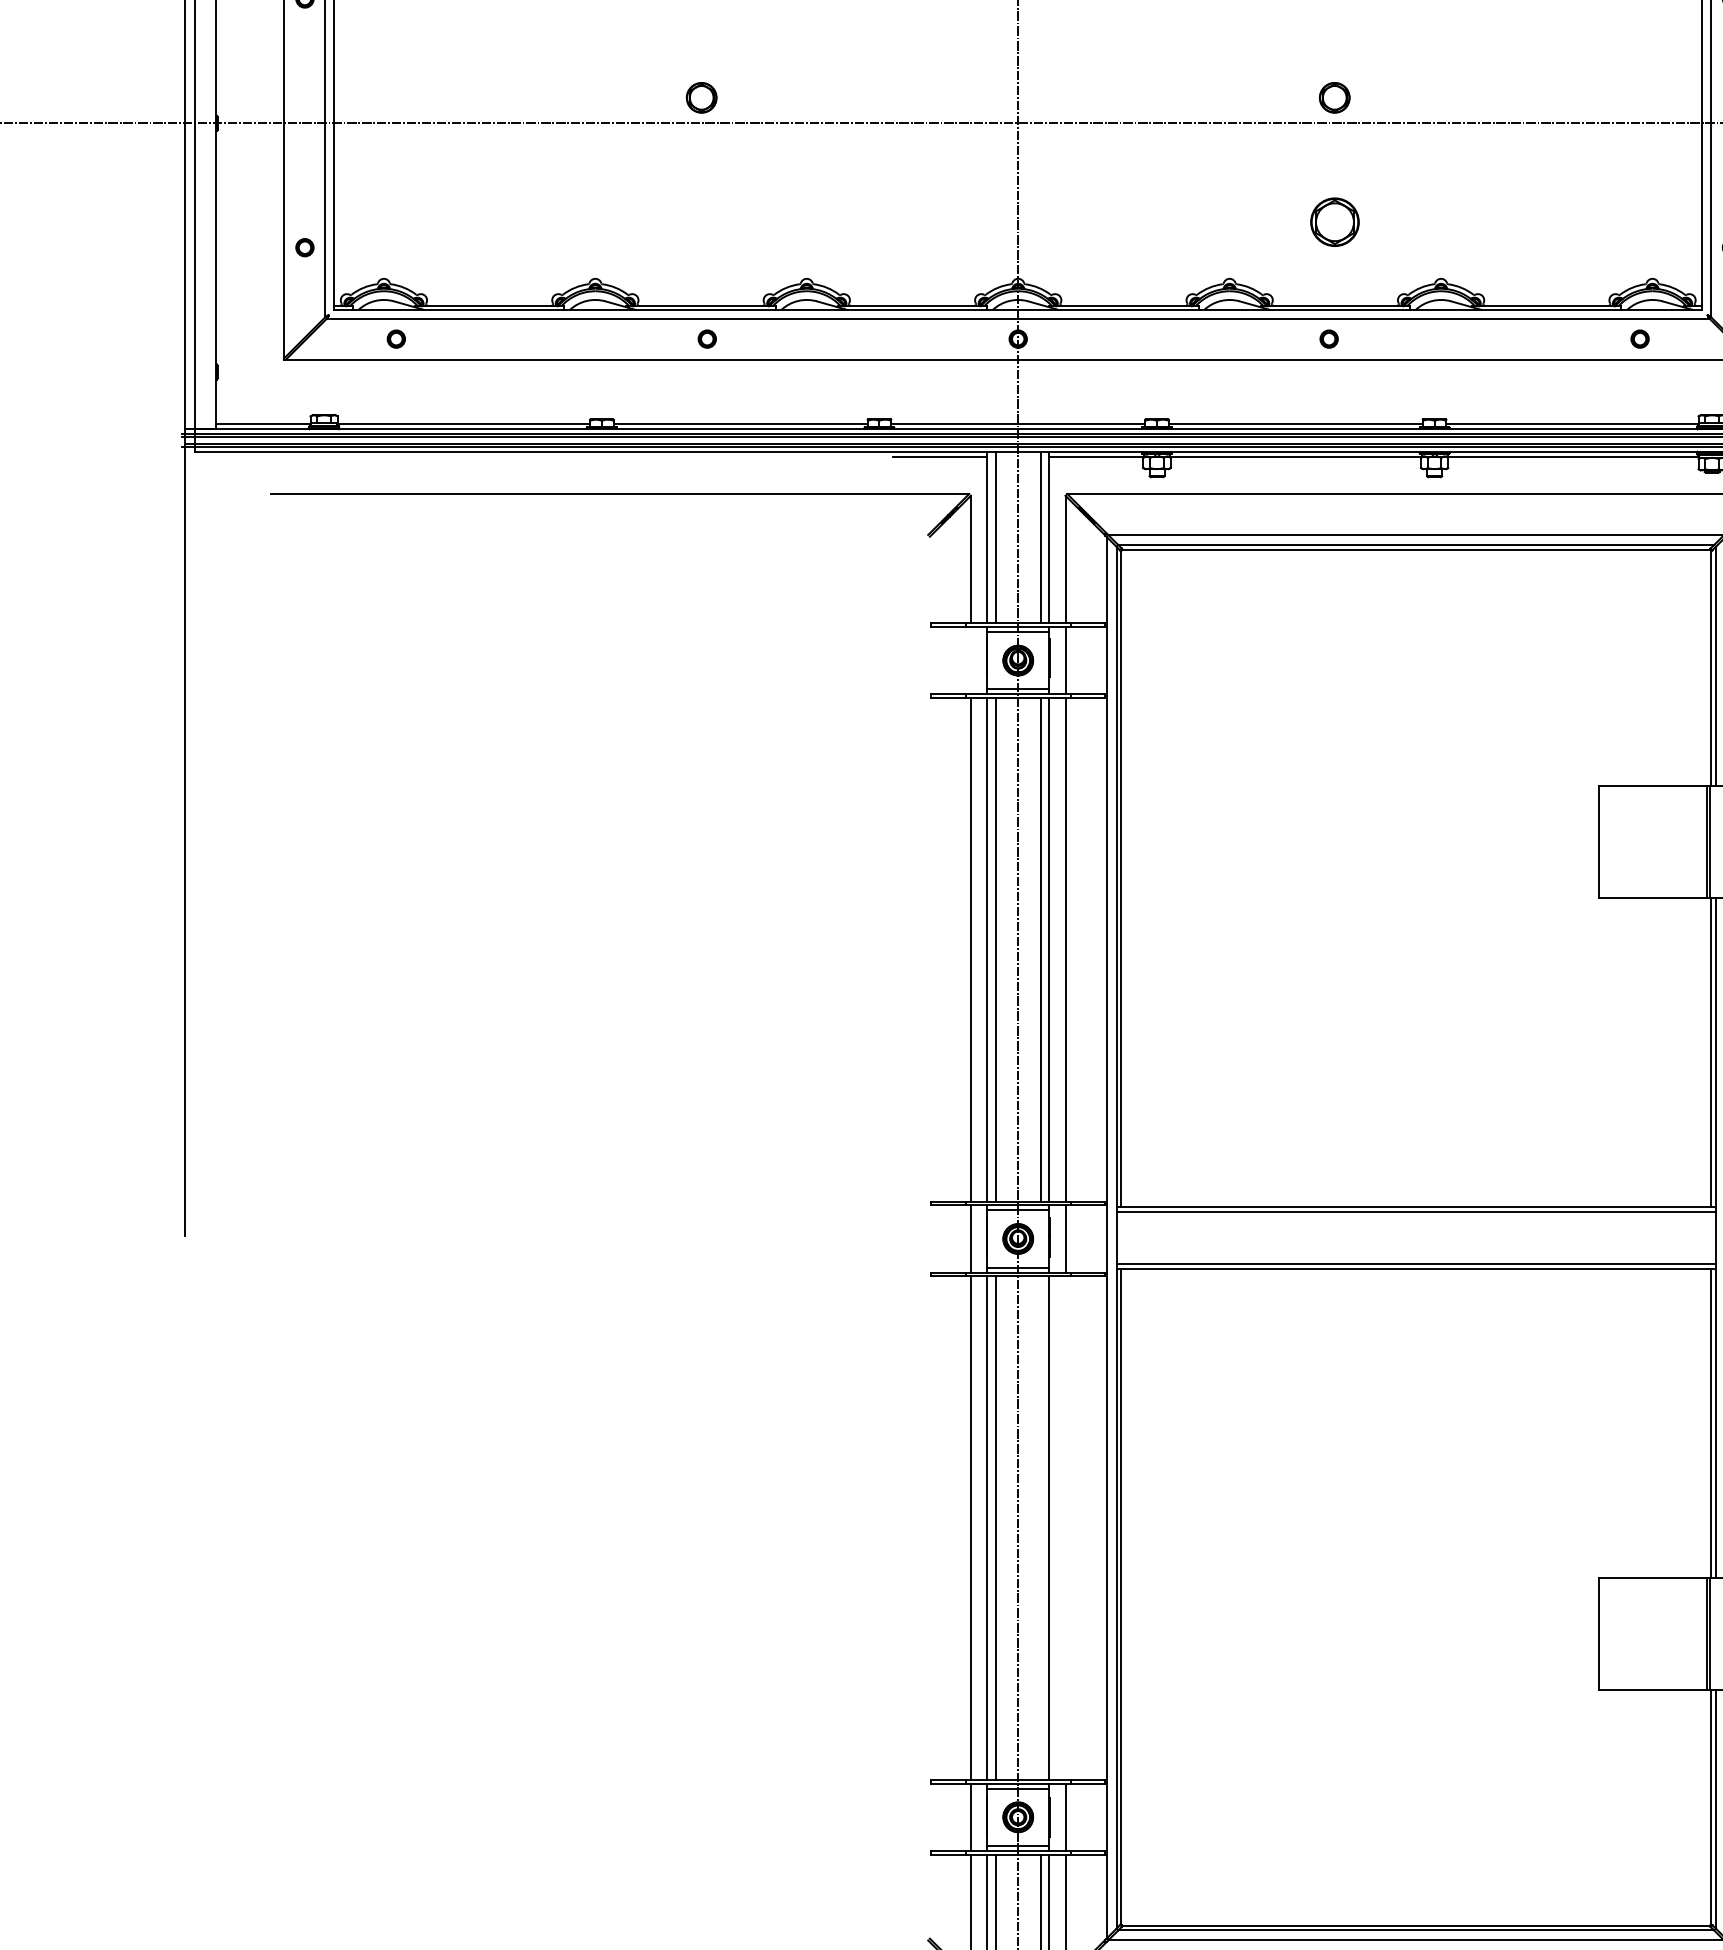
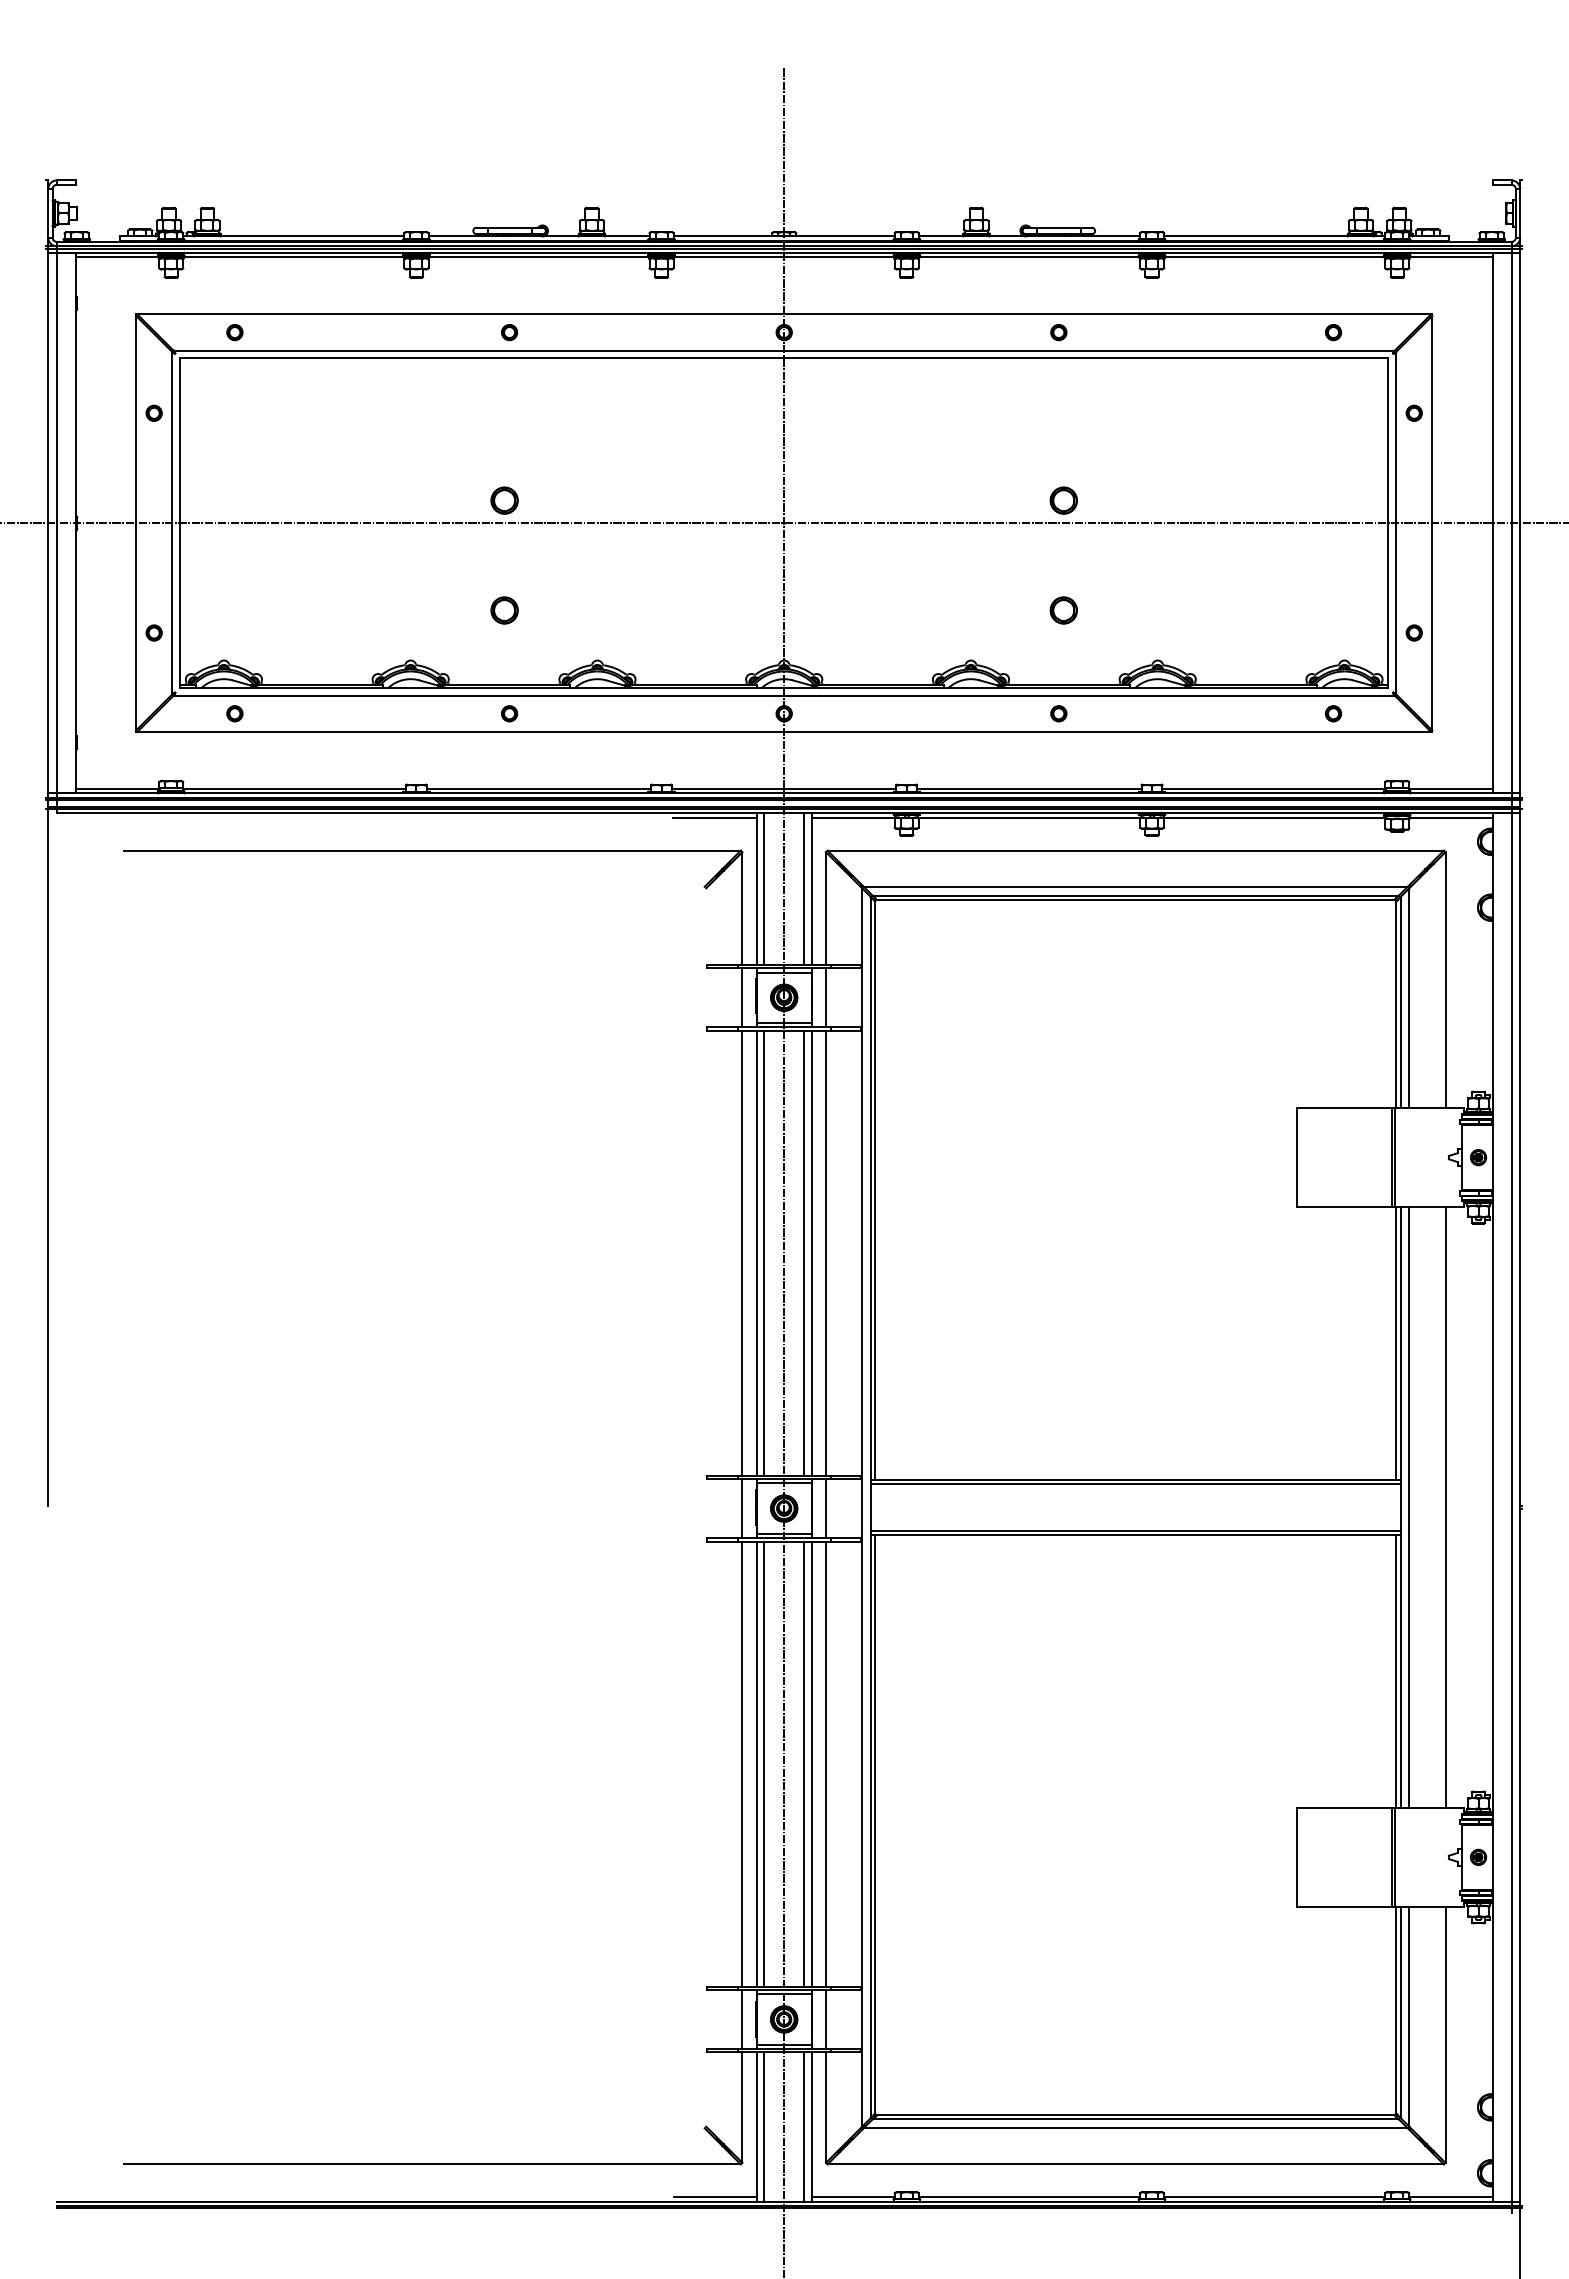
part: (701, 222) -> (504, 610), added
part: (1334, 222) -> (1063, 610), size x0.62
line: (971, 660) -> (742, 997), added
line: (1040, 1527) -> (803, 1763), added
line: (1064, 1527) -> (825, 1763), added

